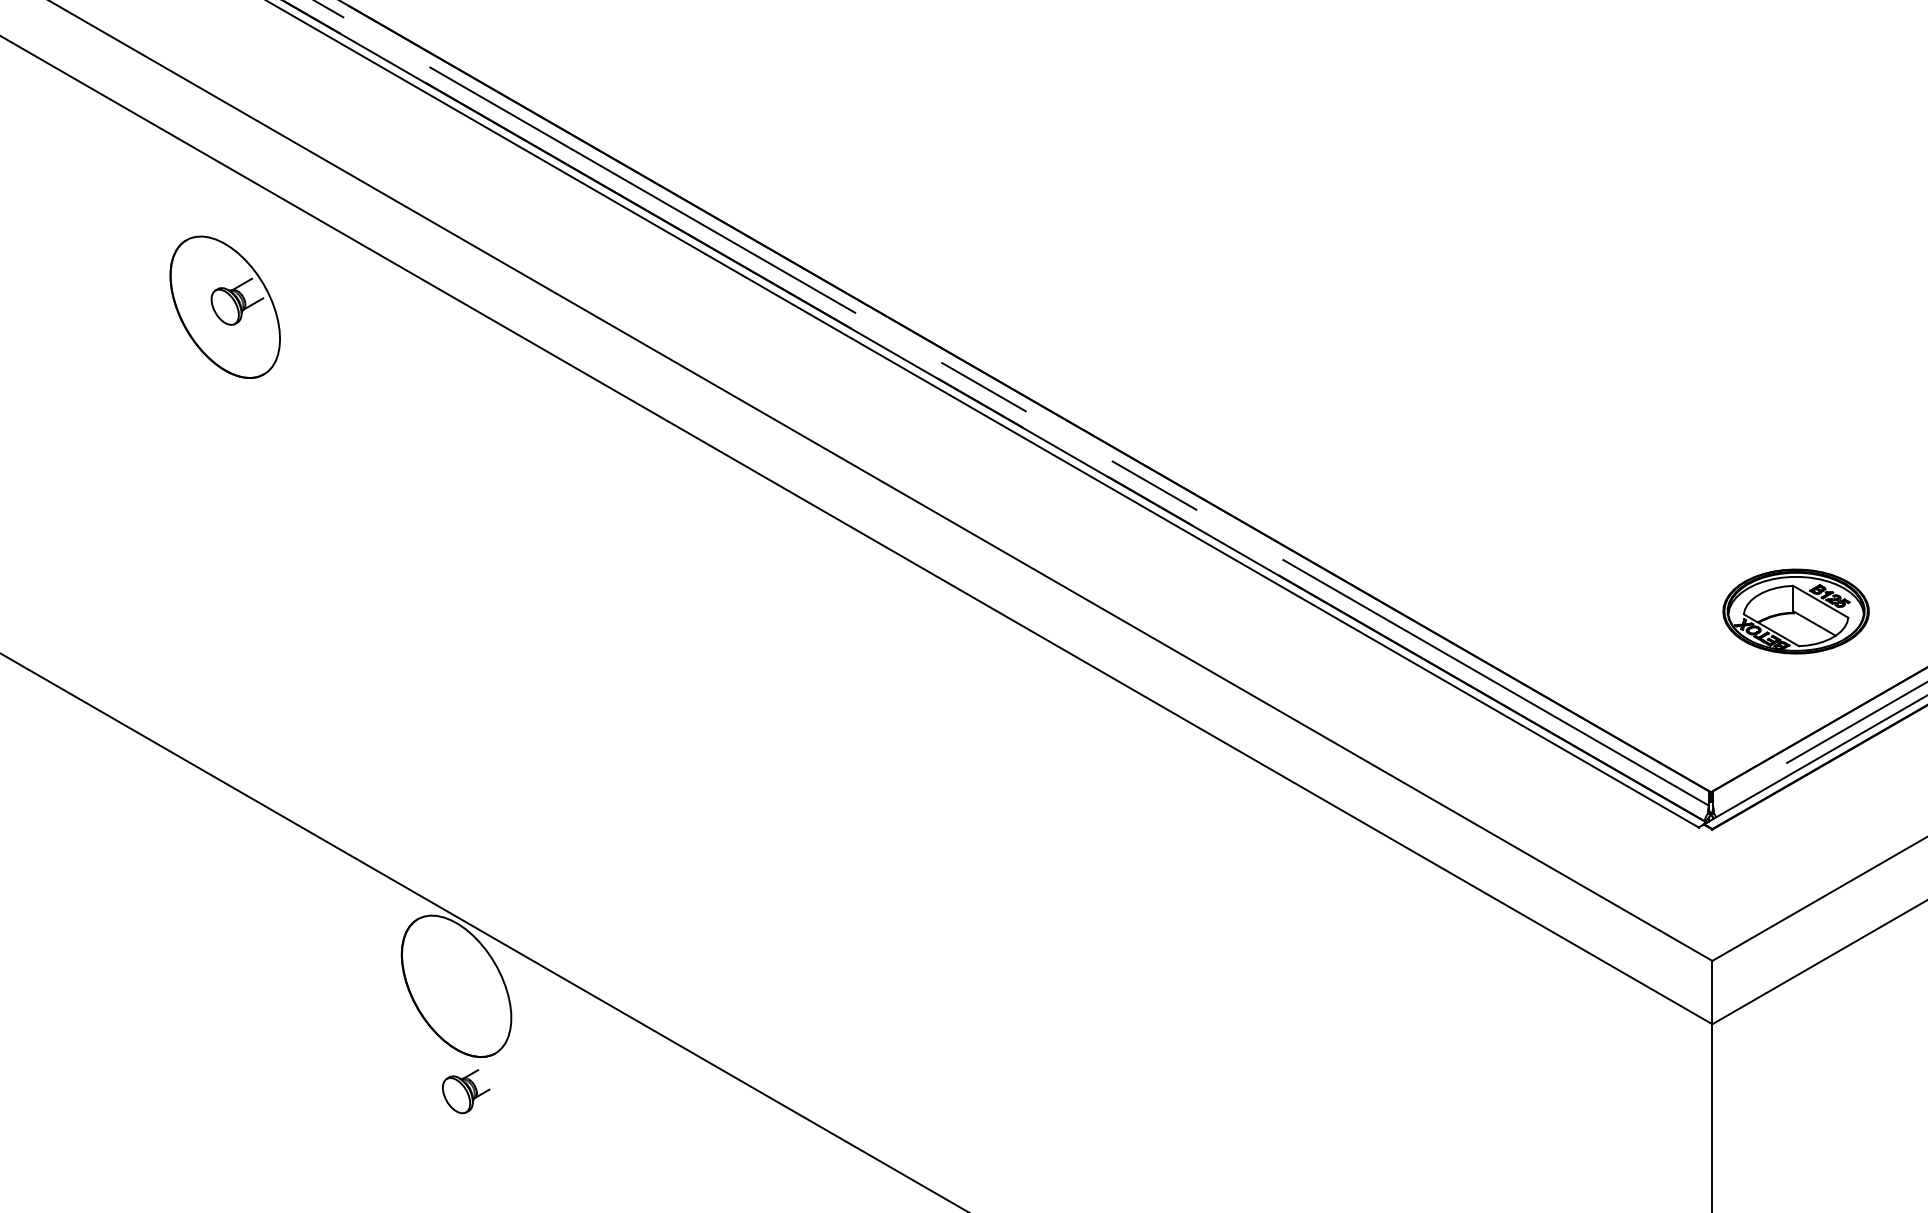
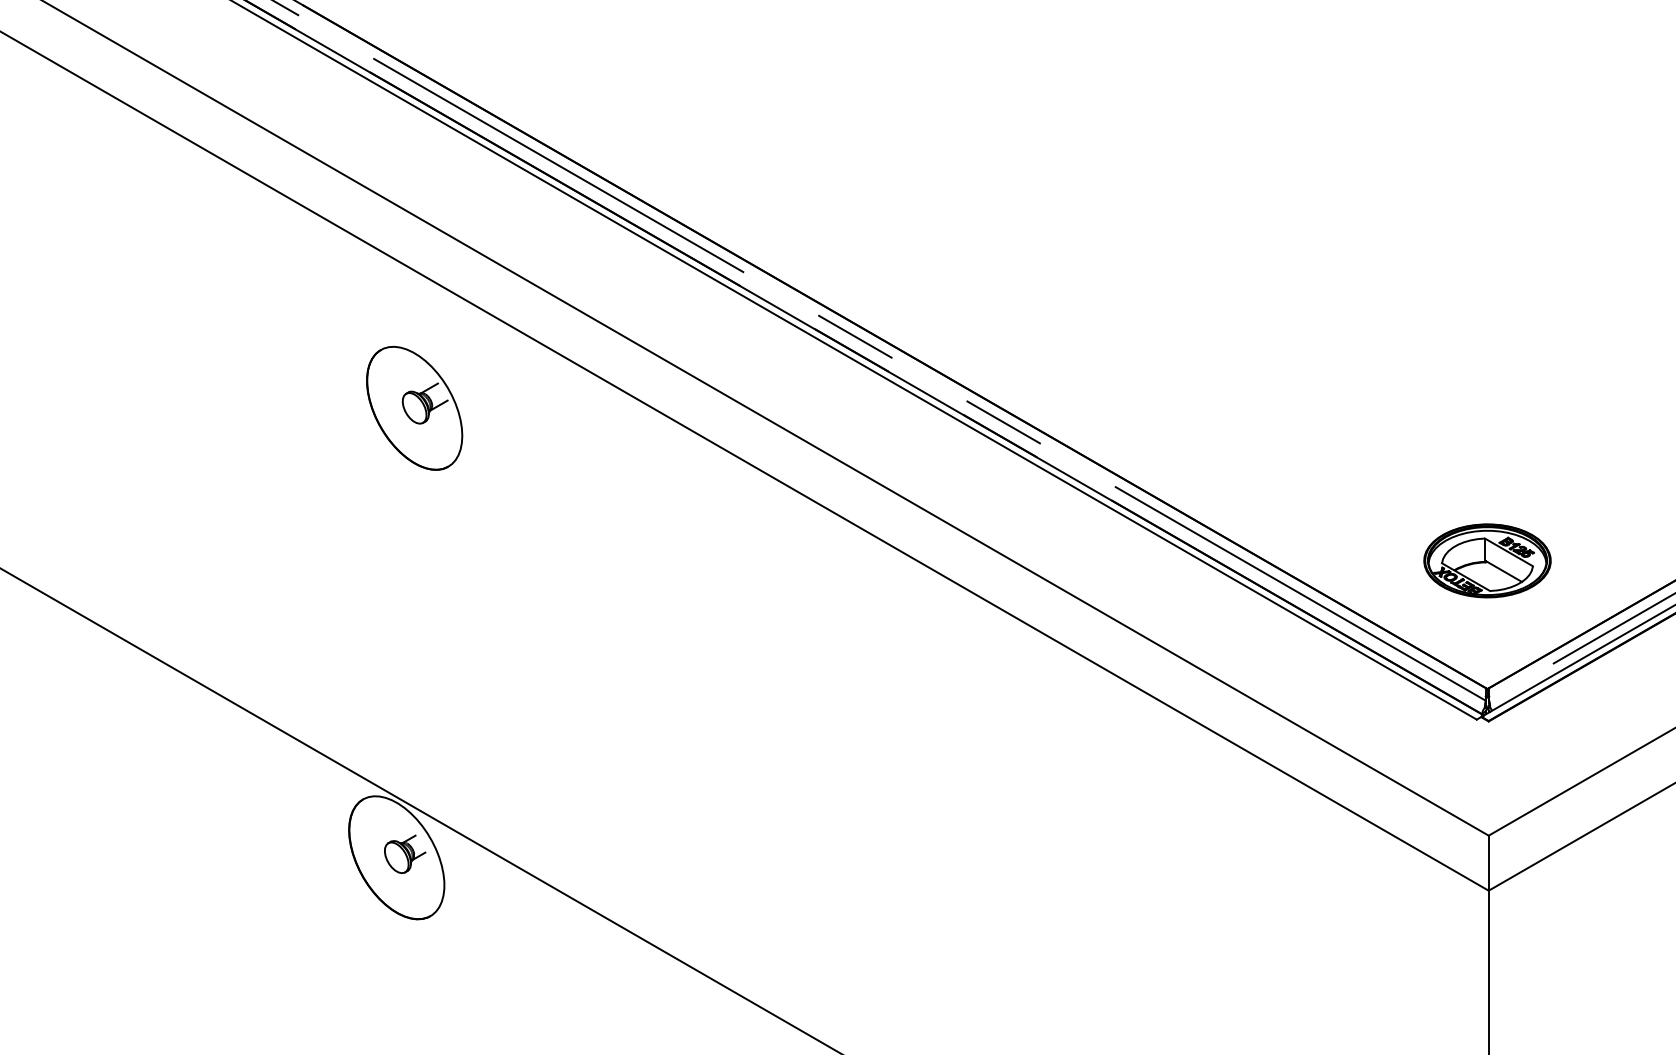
part: (225, 306) -> (414, 407), moved
part: (1796, 611) -> (1487, 560), moved
part: (466, 1090) -> (405, 853), moved

